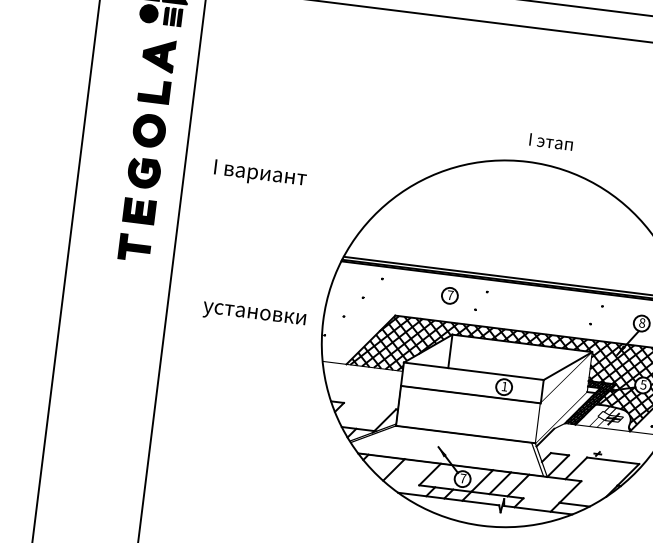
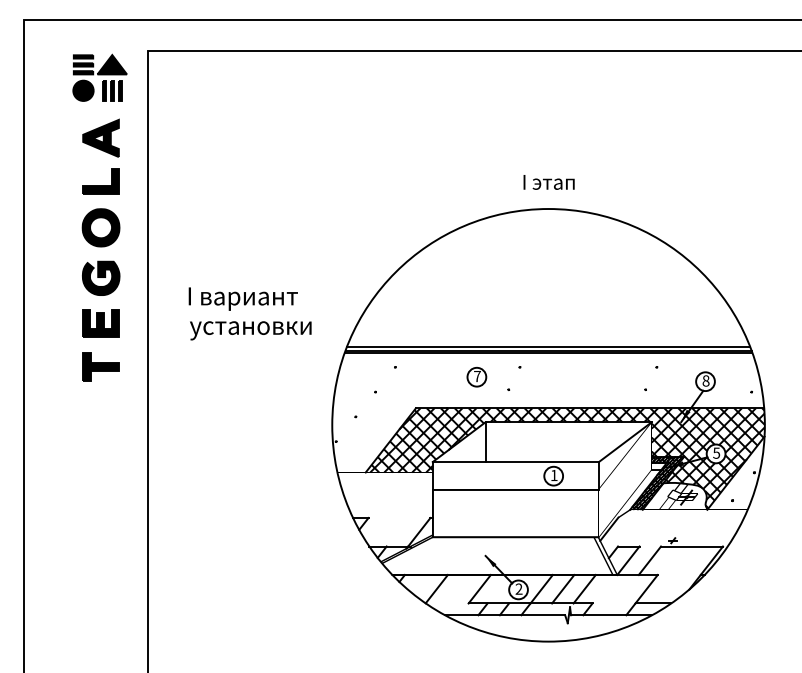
text: (550, 142) -> (548, 182), moved
text: (259, 174) -> (242, 298), moved
text: (254, 315) -> (250, 330), moved
text: (462, 477) -> (518, 588), 7 -> 2

